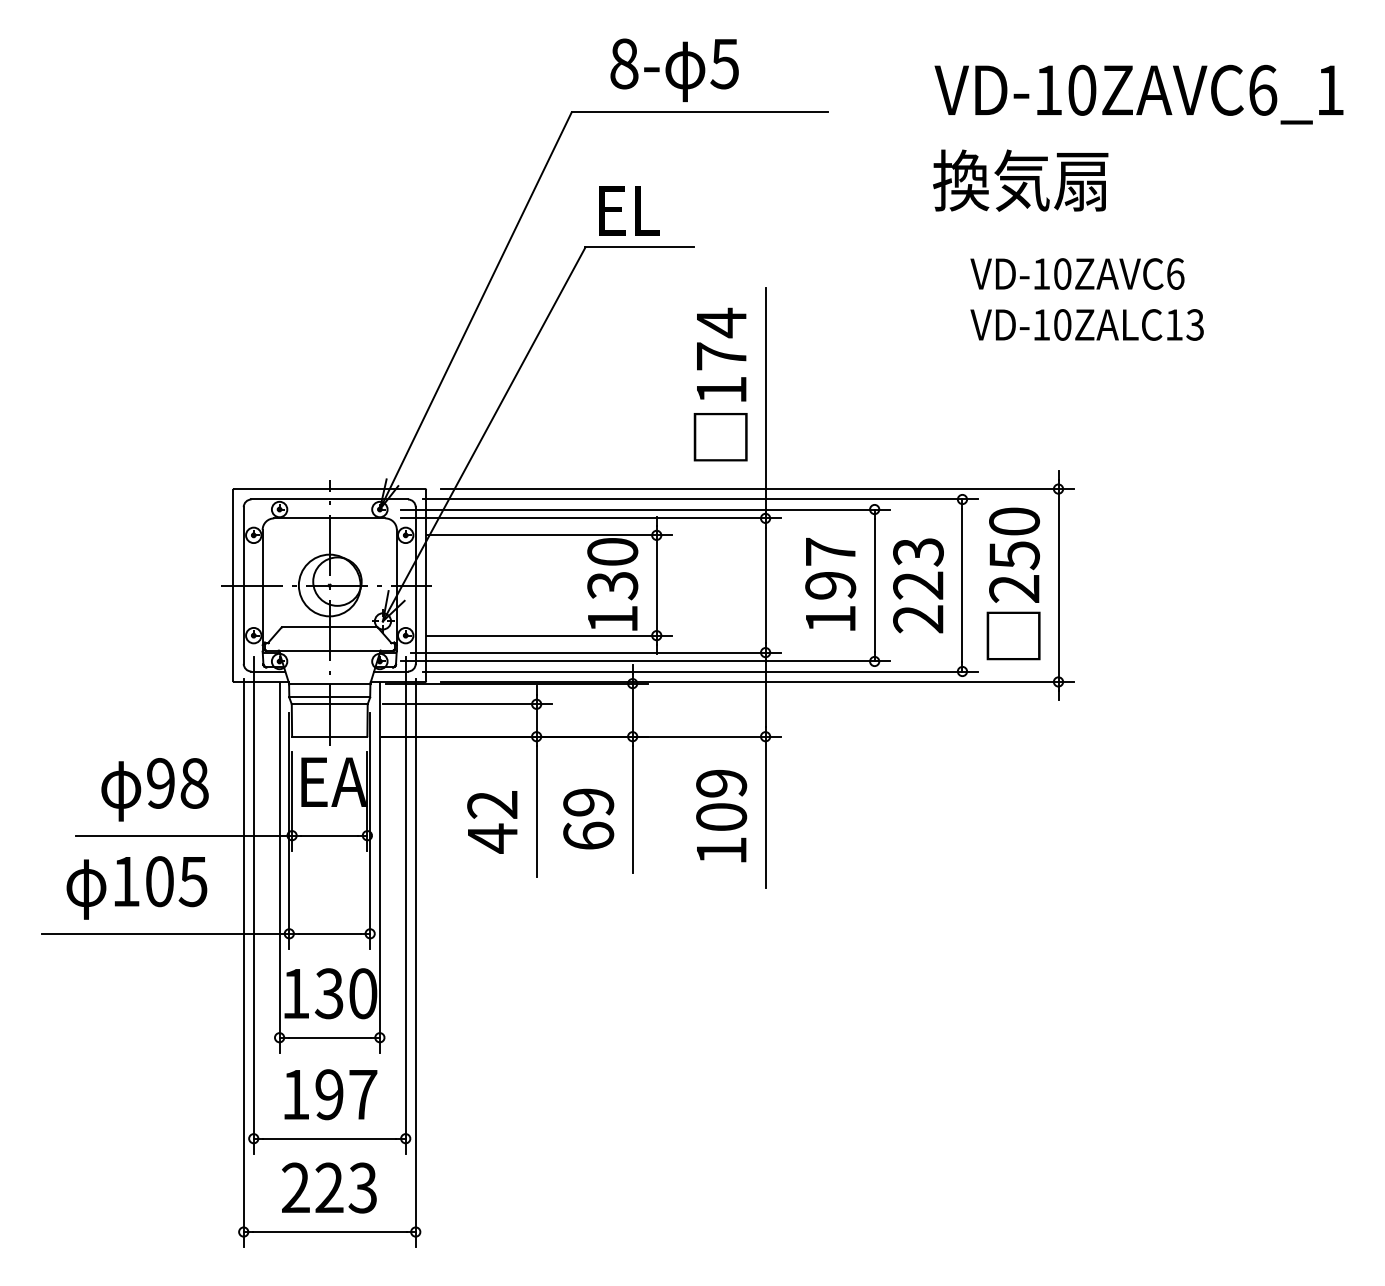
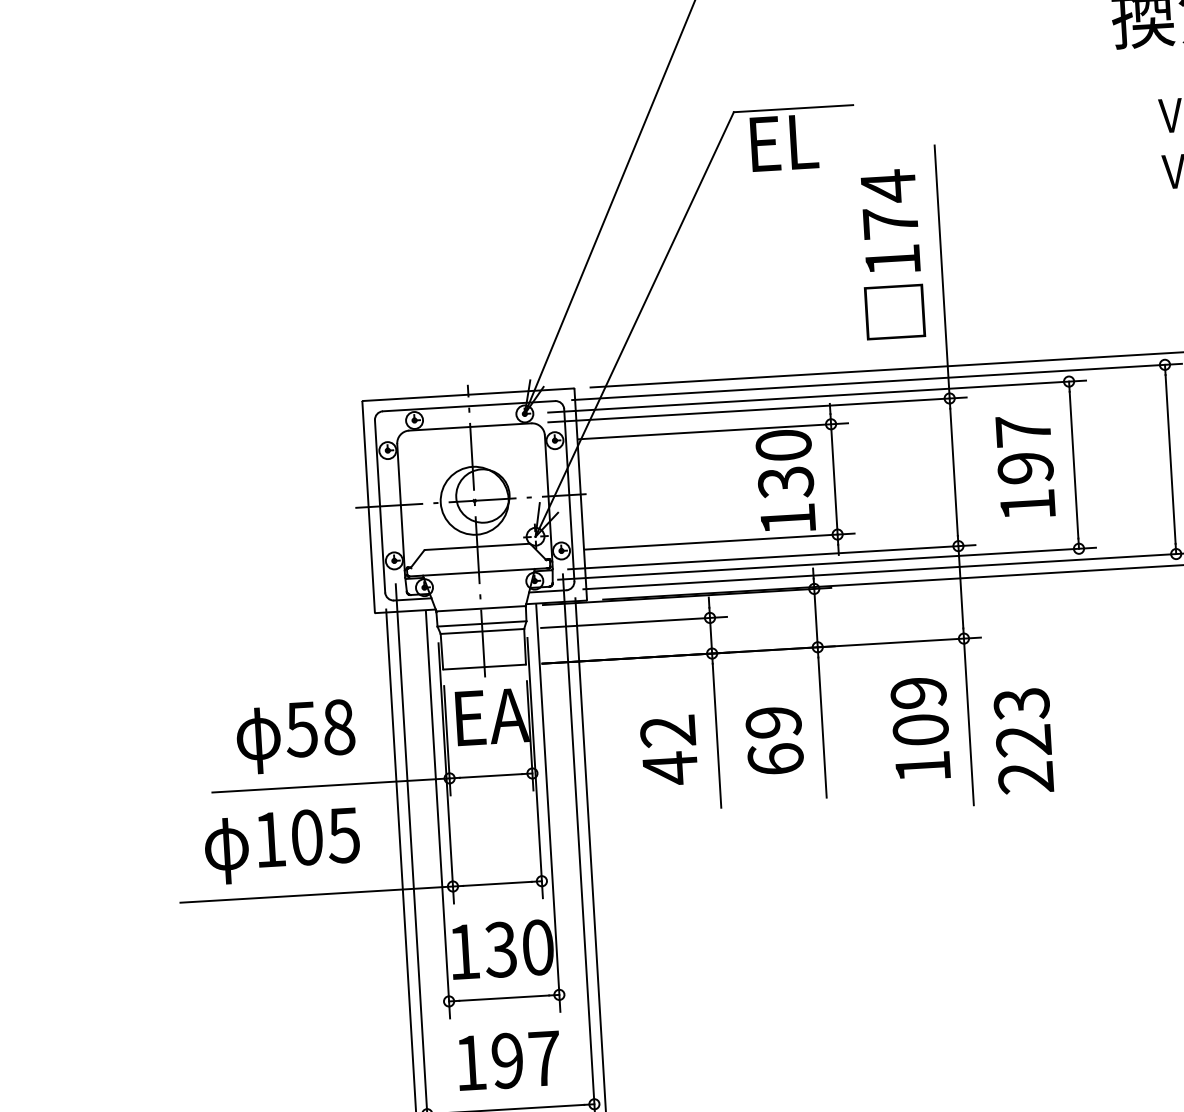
text: (629, 210) -> (784, 142), moved
text: (918, 585) -> (1023, 740), moved
text: (160, 783) -> (301, 729), 98 -> 58

